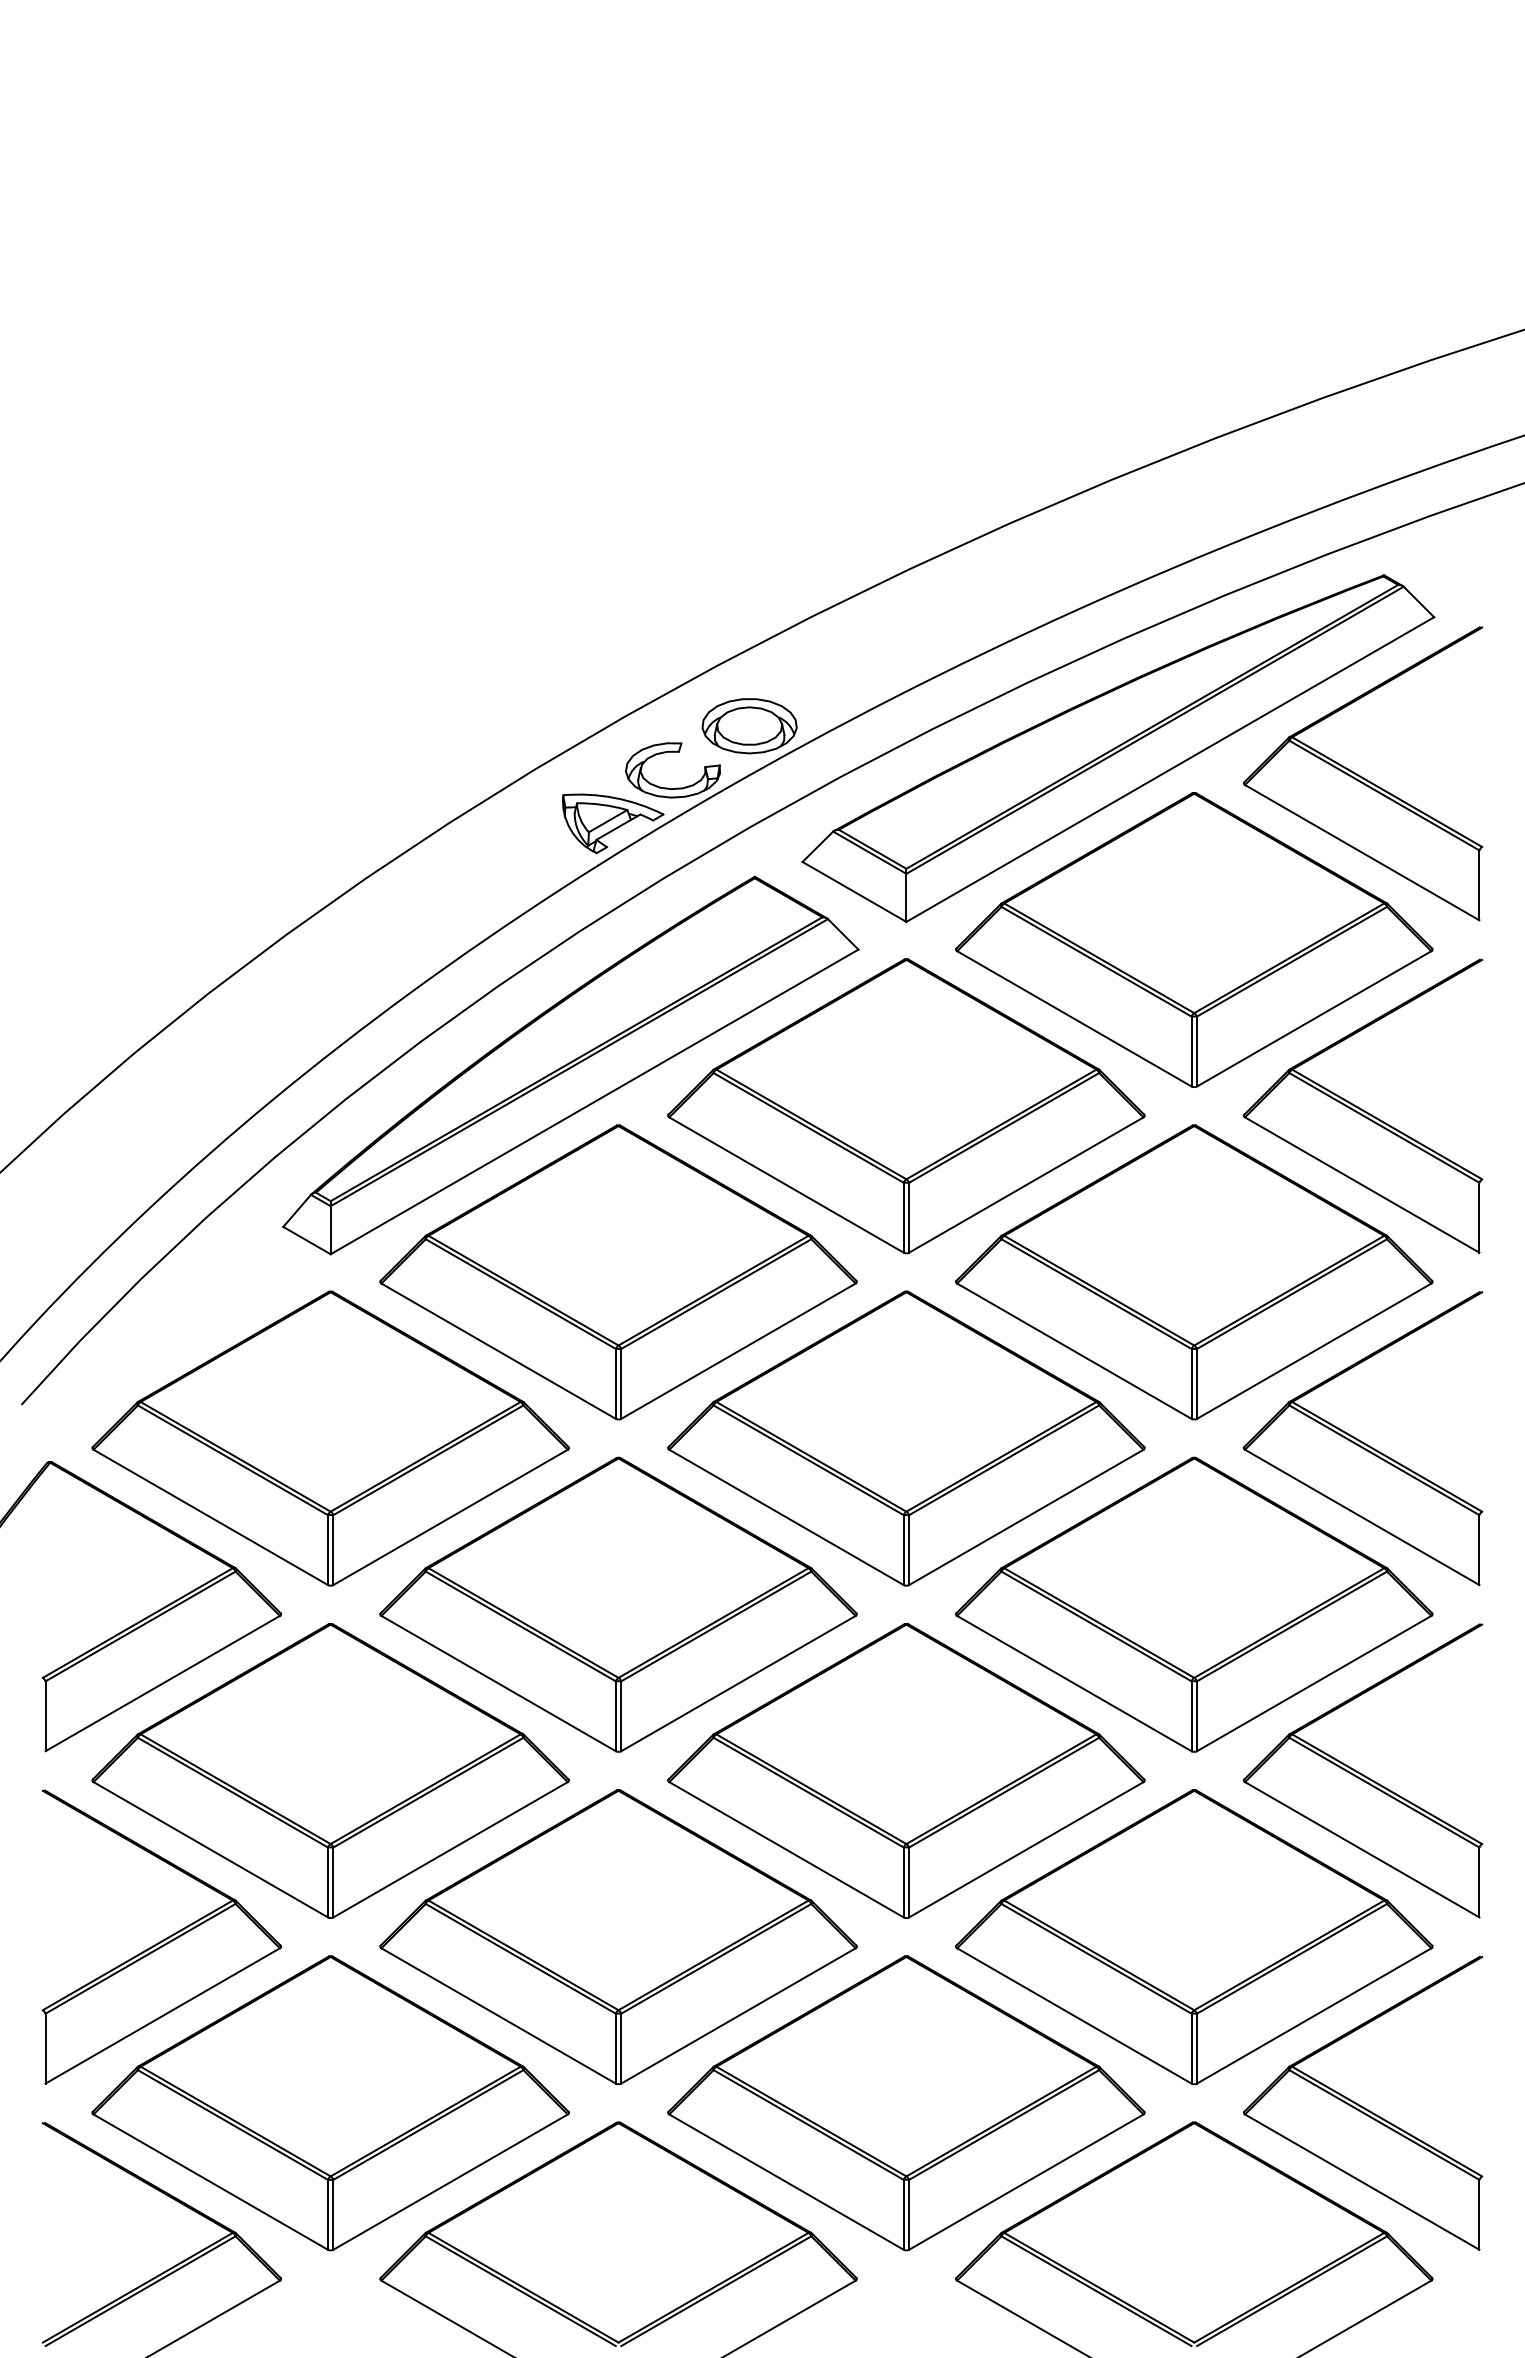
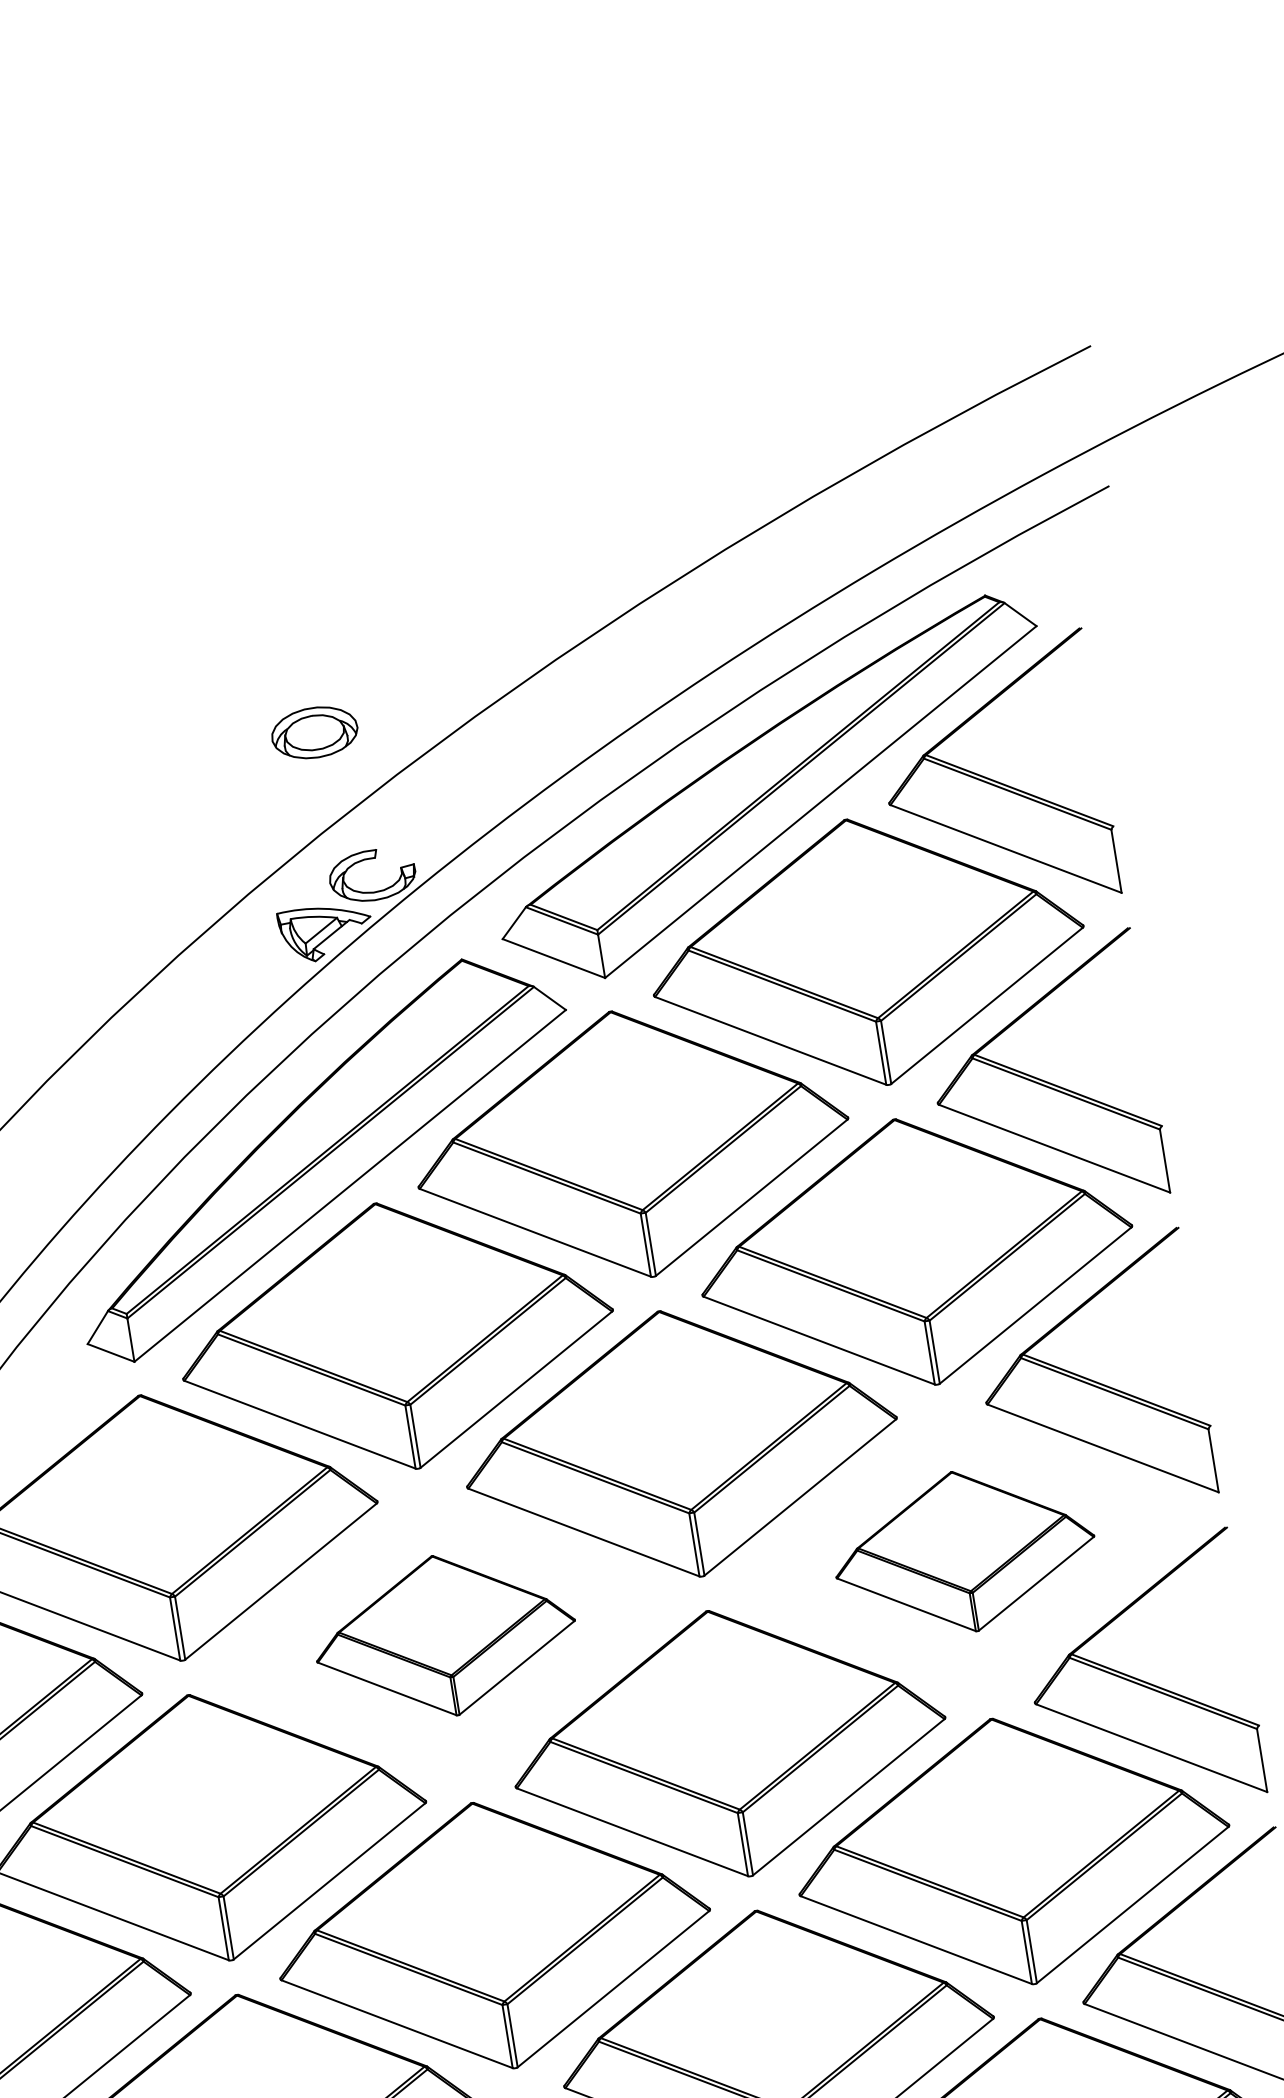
part: (749, 726) -> (314, 733), moved
part: (618, 1604) -> (445, 1635), size x0.6
part: (1194, 1604) -> (964, 1551), size x0.6

